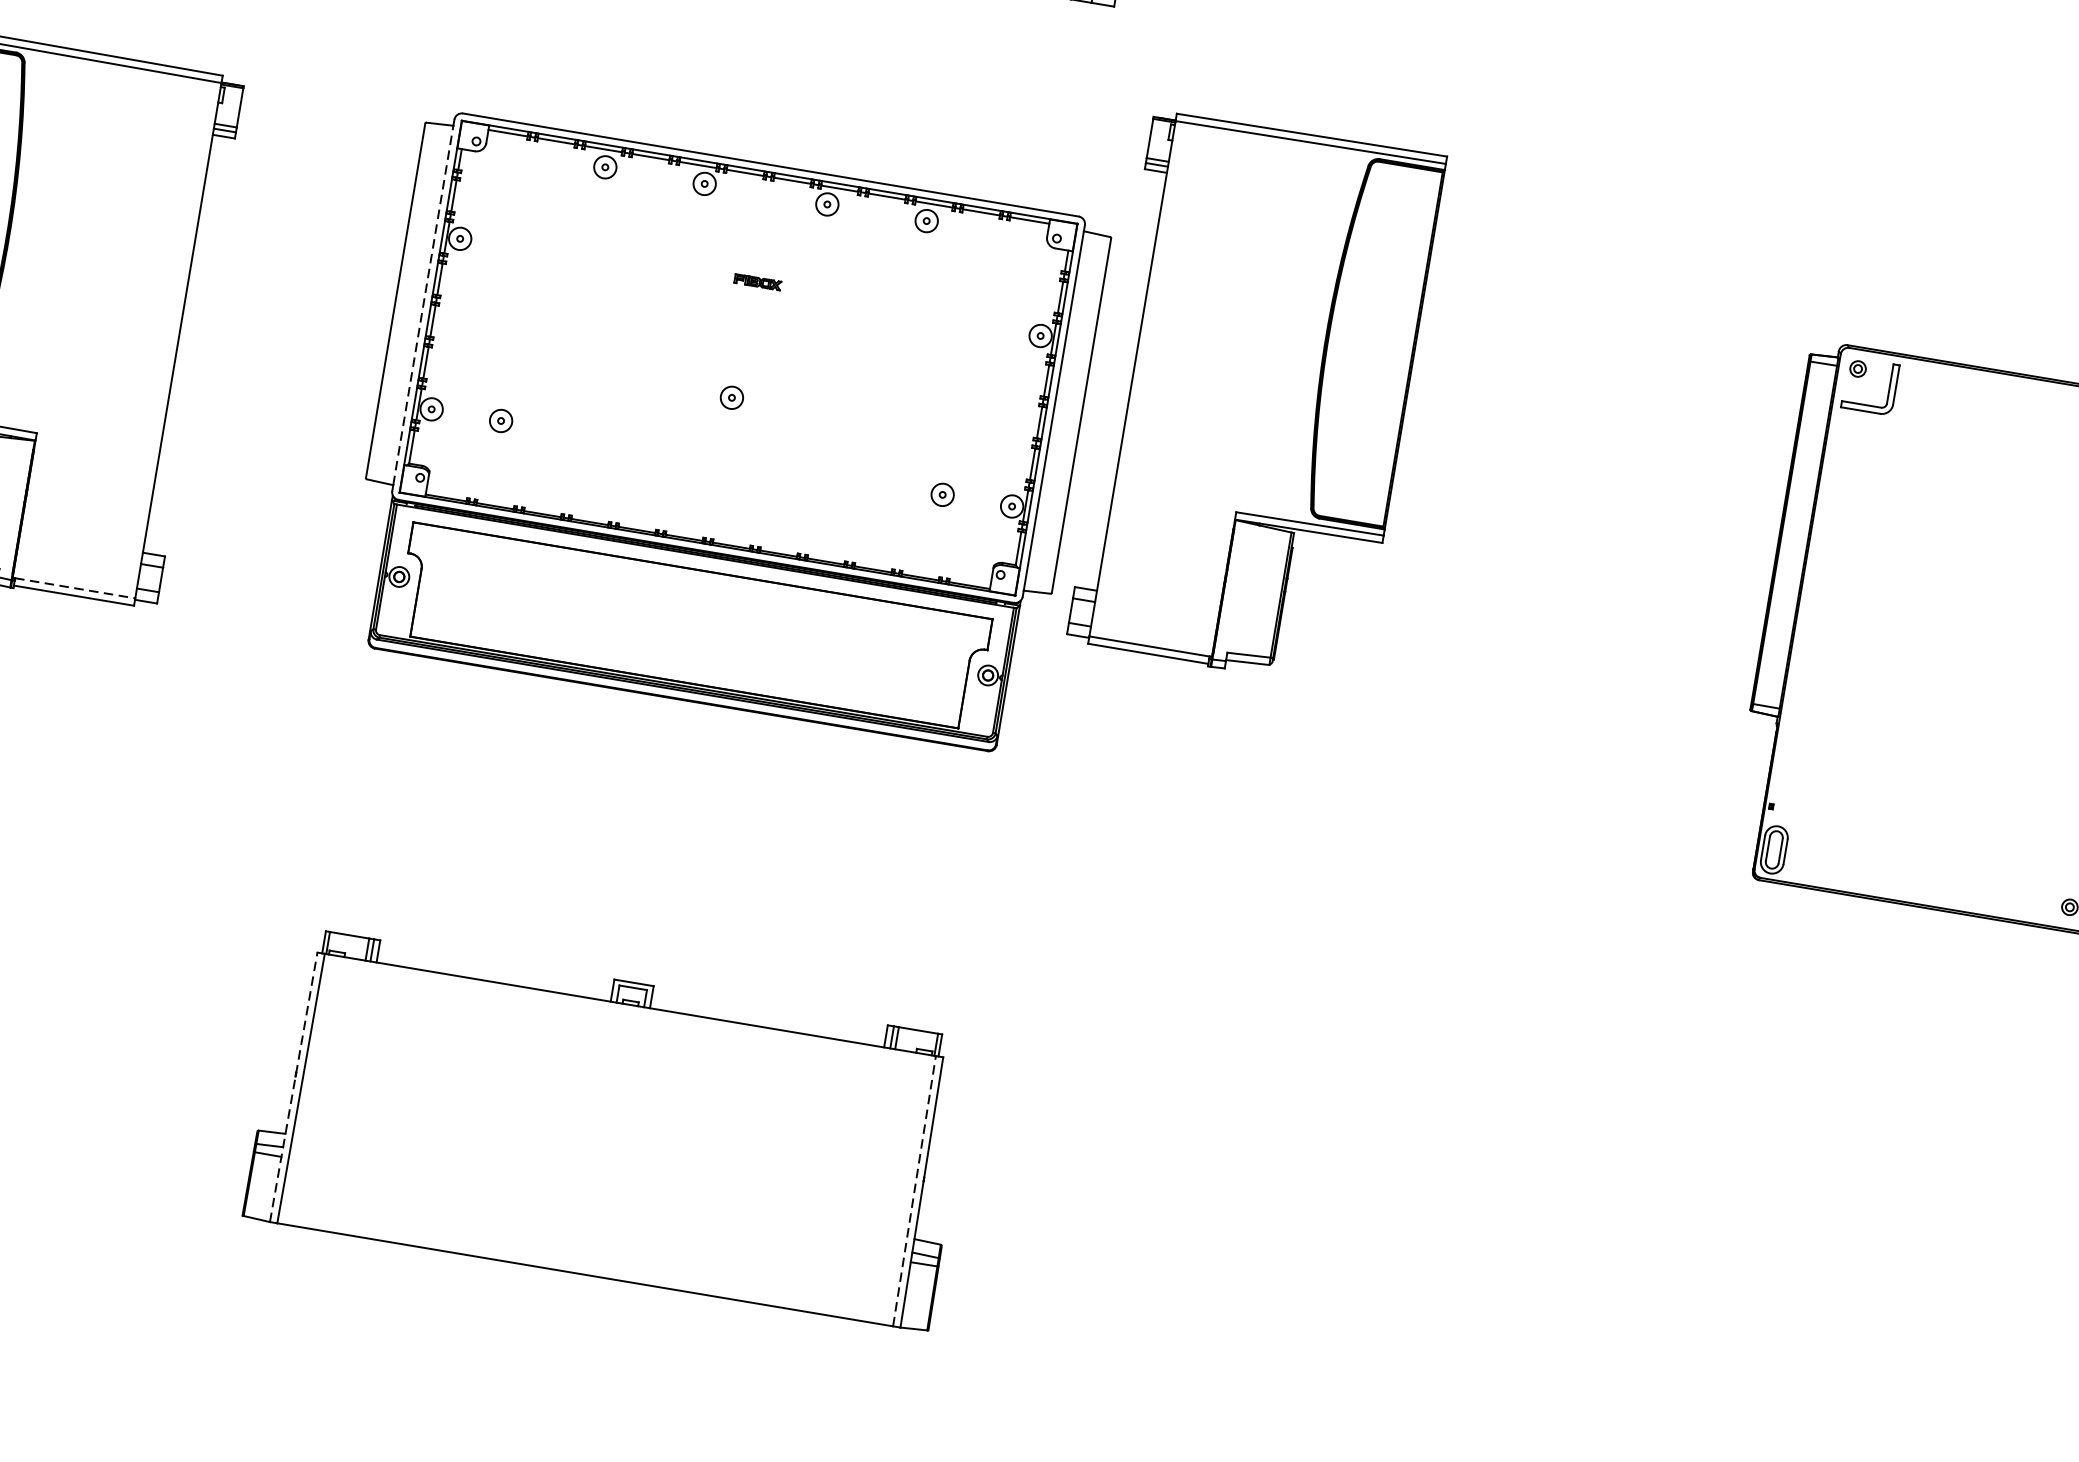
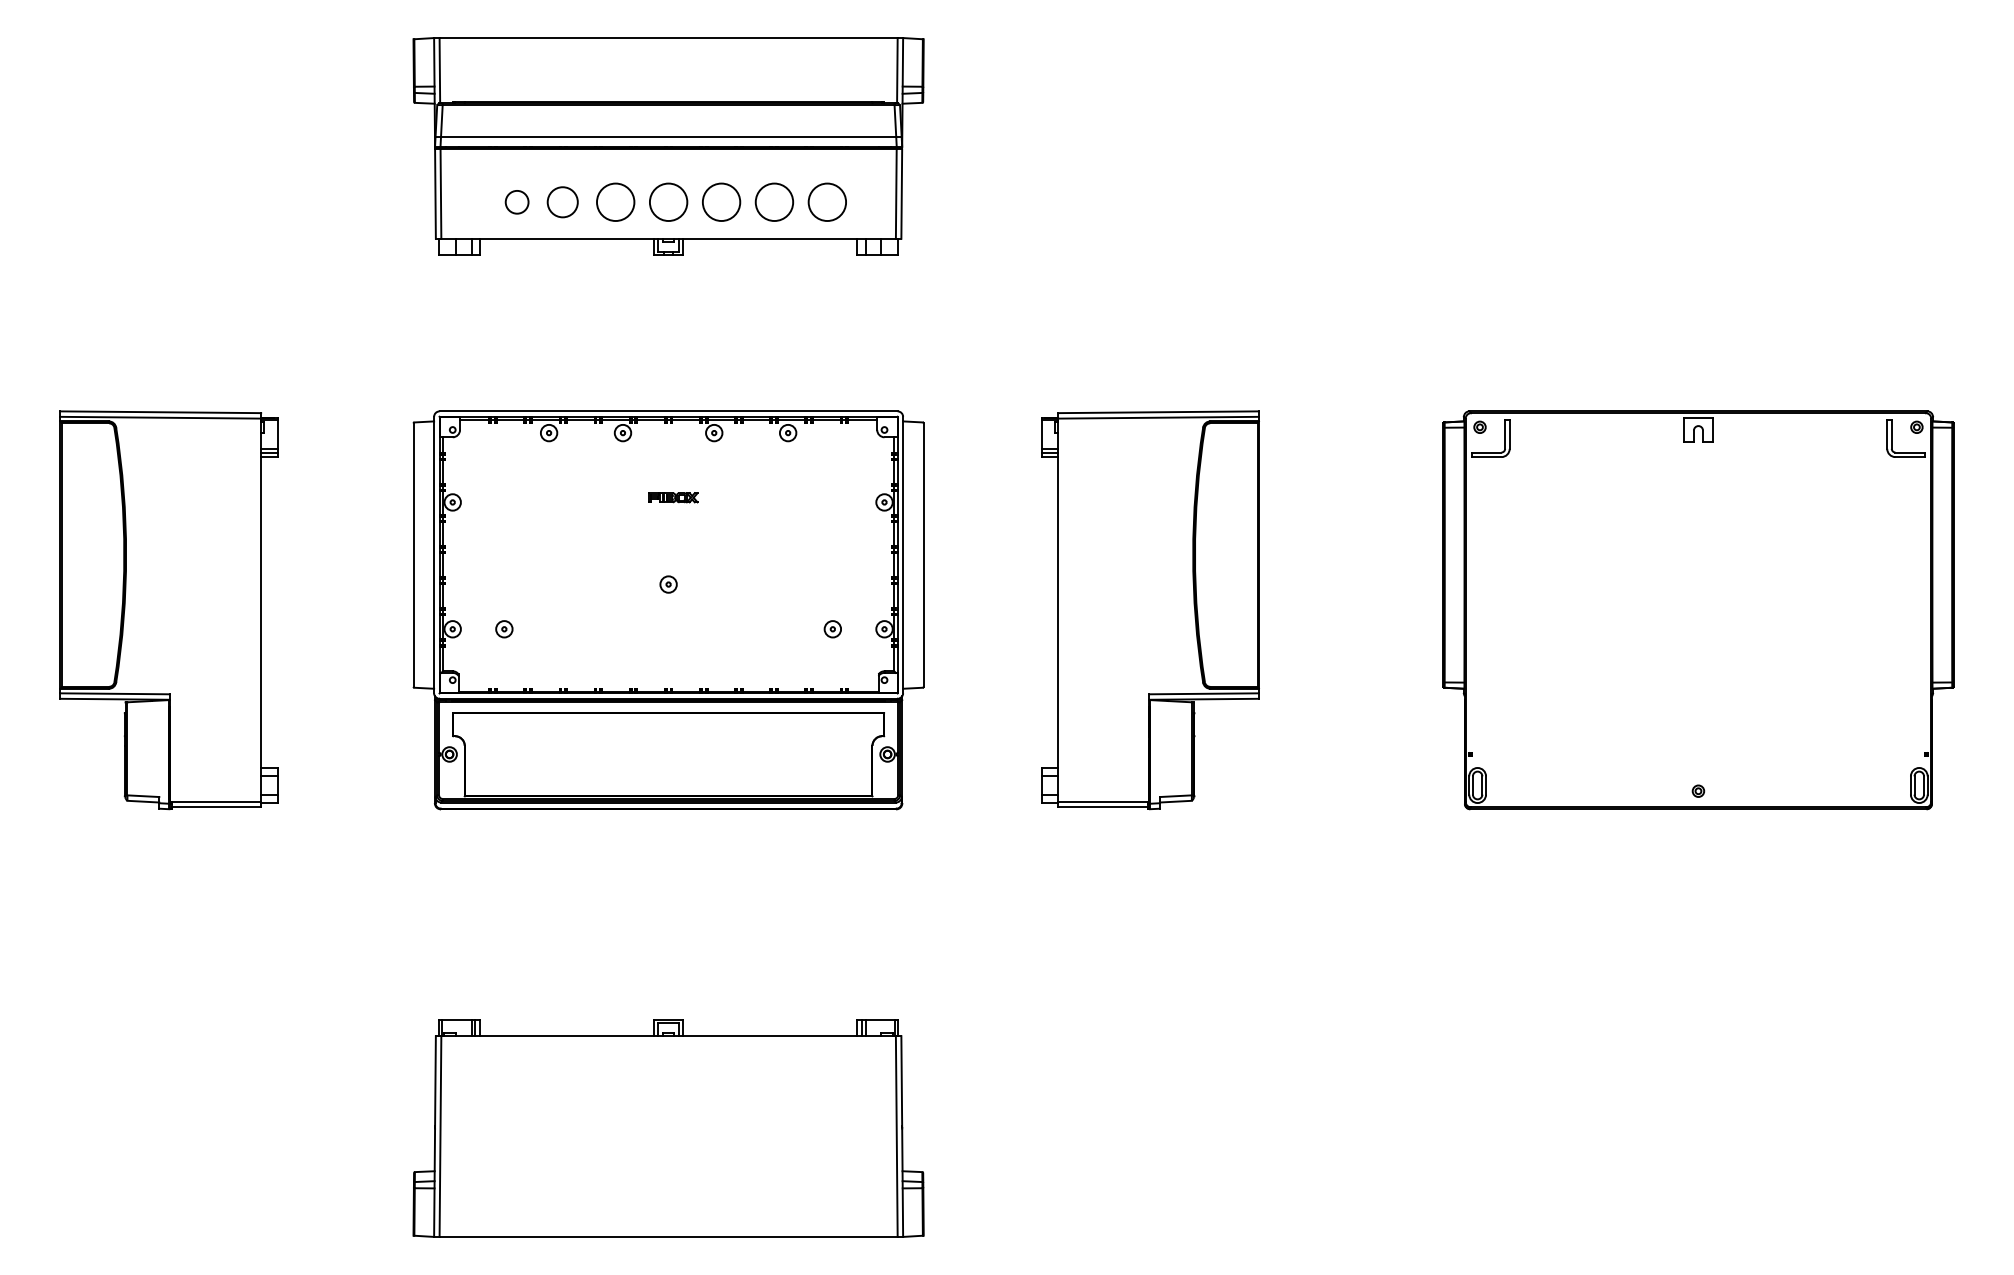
part: (758, 281) -> (673, 497), size x1.43
line: (423, 306) -> (434, 555), dashed -> solid
part: (1256, 399) -> (1150, 610), moved
line: (75, 587) -> (216, 801), dashed -> solid
line: (294, 1087) -> (435, 1136), dashed -> solid
line: (914, 1191) -> (896, 1136), dashed -> solid

